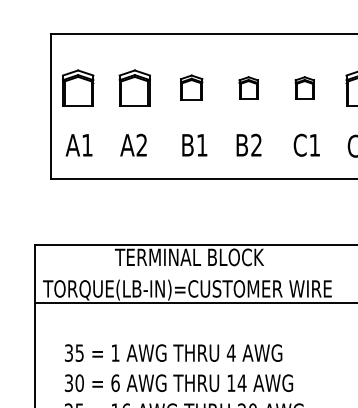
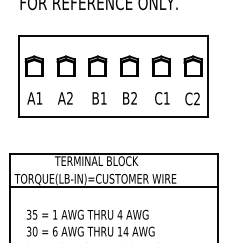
part: (191, 86) -> (97, 65), size x1.43
part: (248, 86) -> (129, 65), size x1.67
part: (303, 86) -> (160, 65), size x1.67

